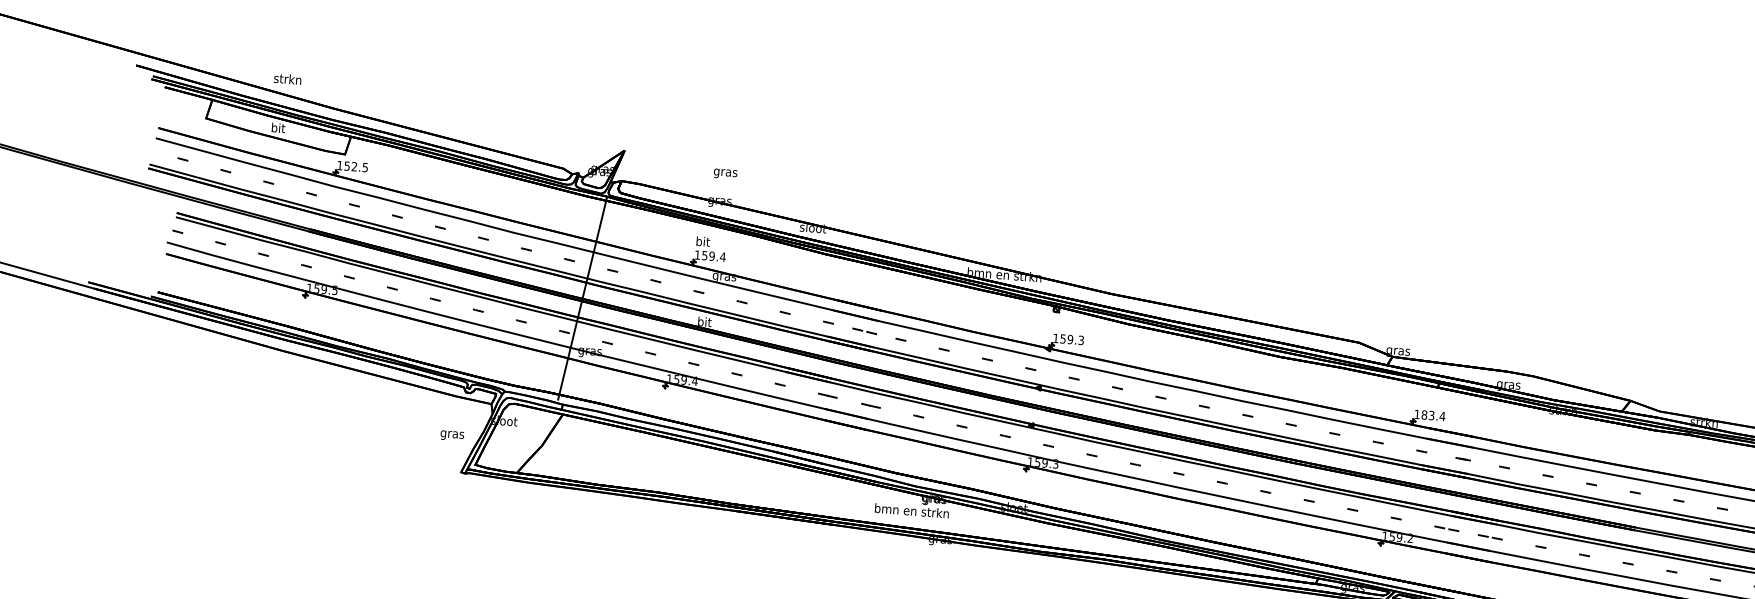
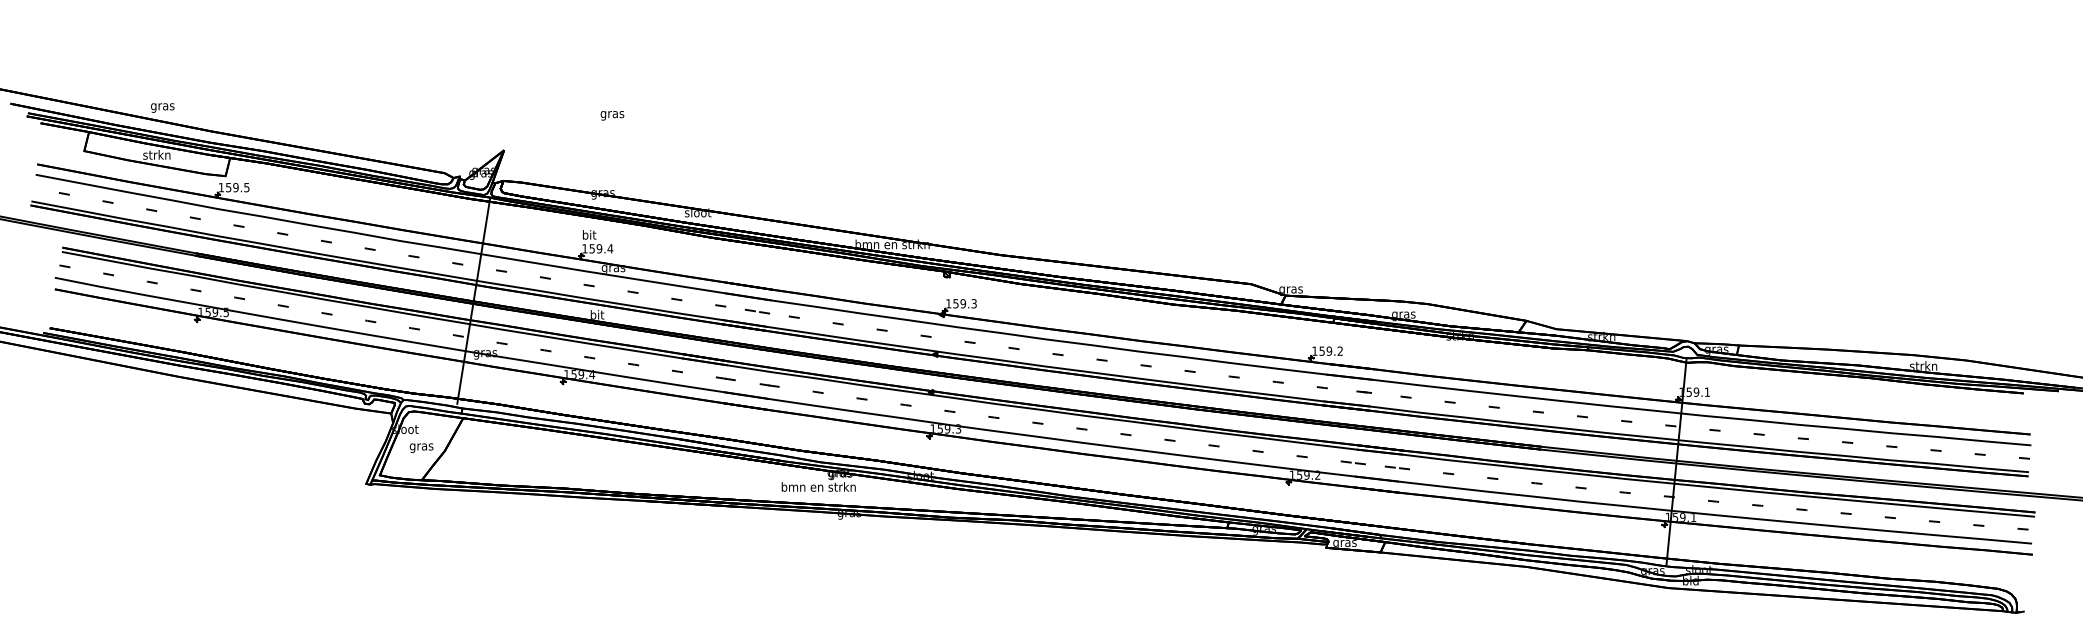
text: (287, 80) -> (162, 106), strkn -> gras
text: (277, 127) -> (156, 154), bit -> strkn
text: (354, 166) -> (235, 187), 152.5 -> 159.5
text: (725, 173) -> (612, 115), moved
text: (1433, 415) -> (1331, 350), 183.4 -> 159.2
text: (452, 435) -> (421, 447), moved

